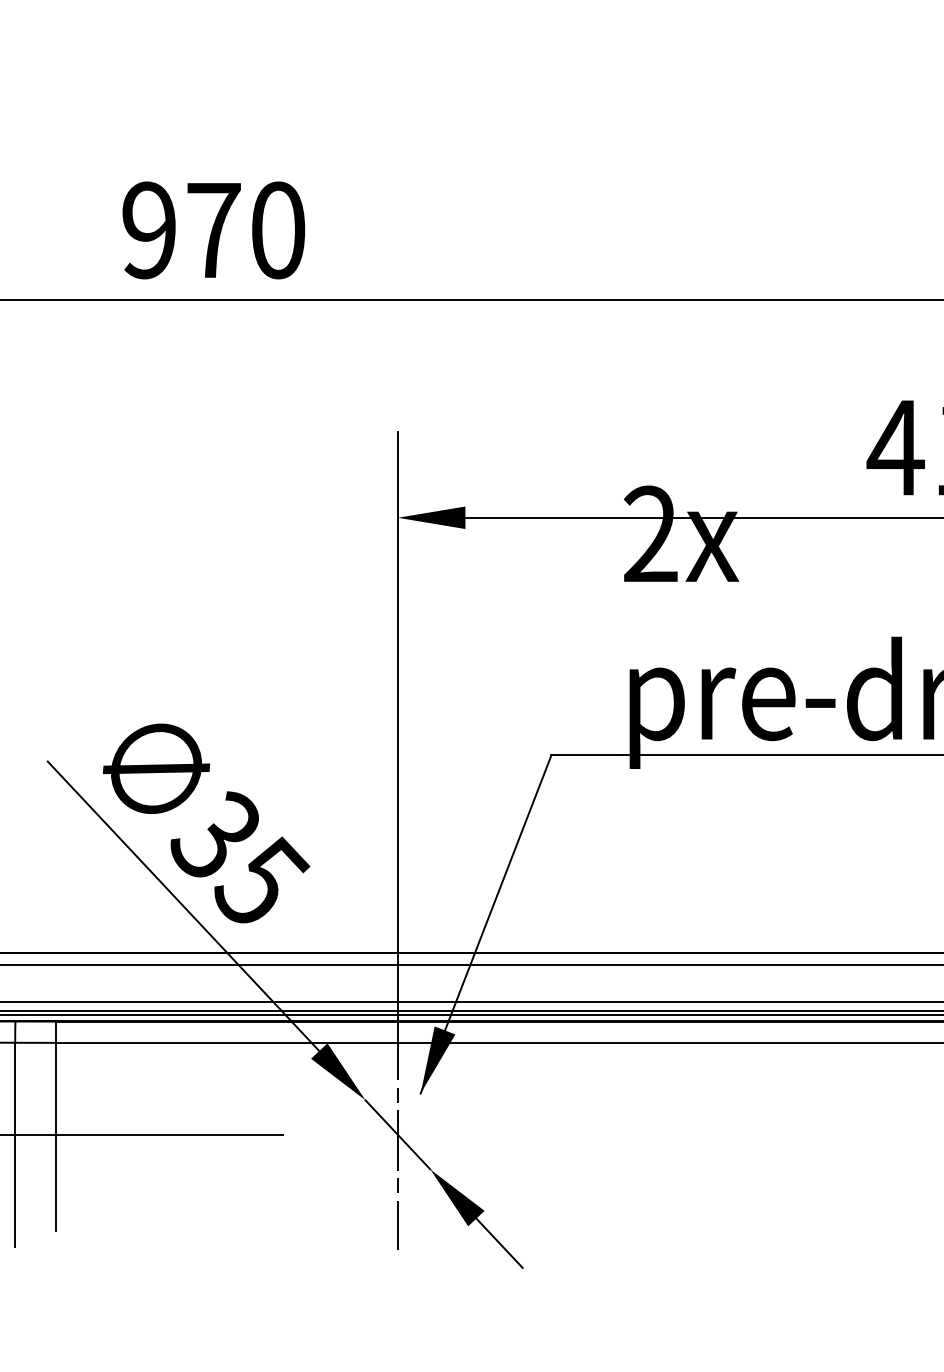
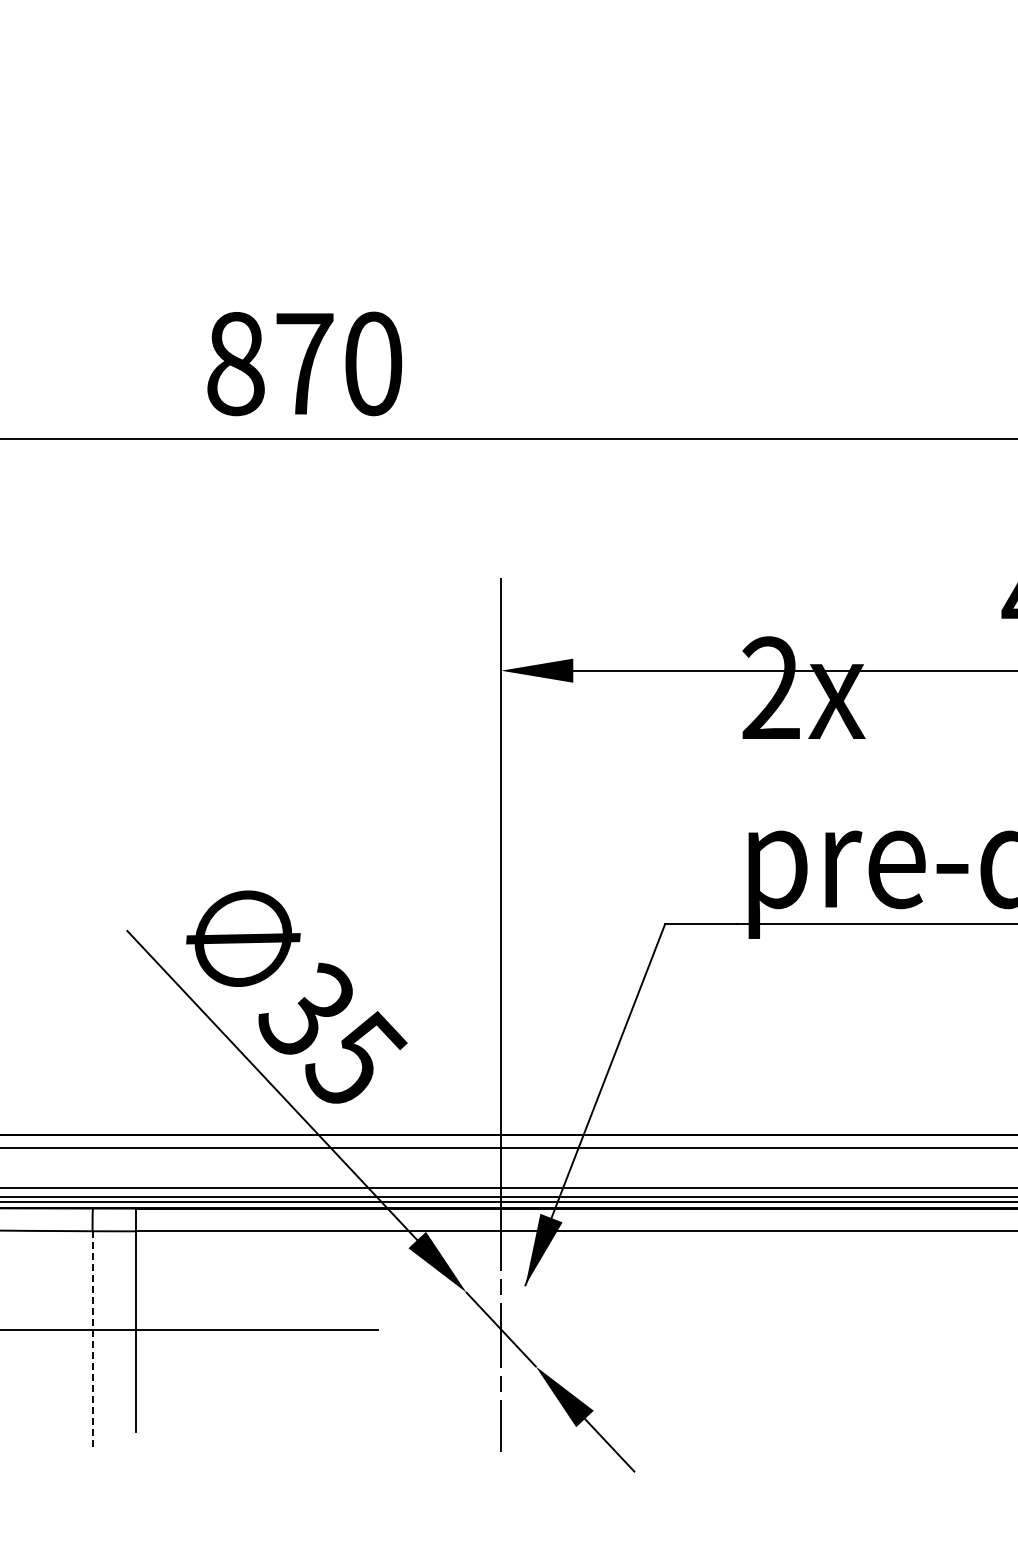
text: (149, 230) -> (235, 363), 970 -> 870
line: (15, 1145) -> (92, 1340), solid -> dashed

